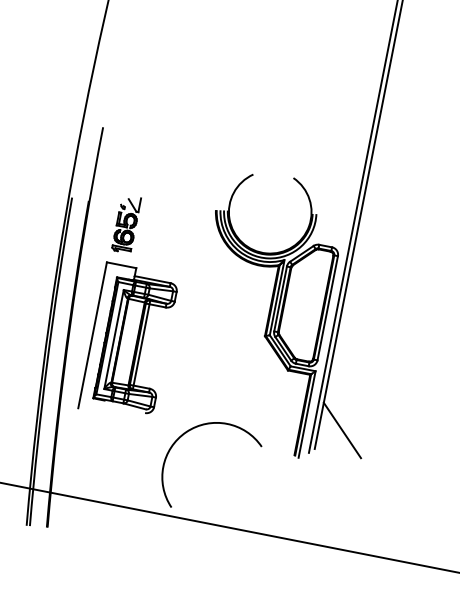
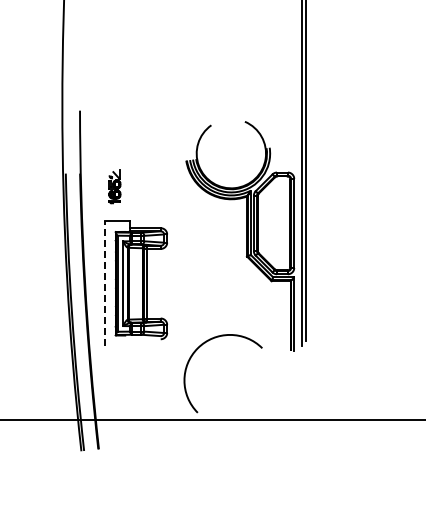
part: (126, 223) -> (114, 186), size x0.7
line: (92, 334) -> (104, 283), solid -> dashed
line: (341, 430) -> (325, 321), removed

